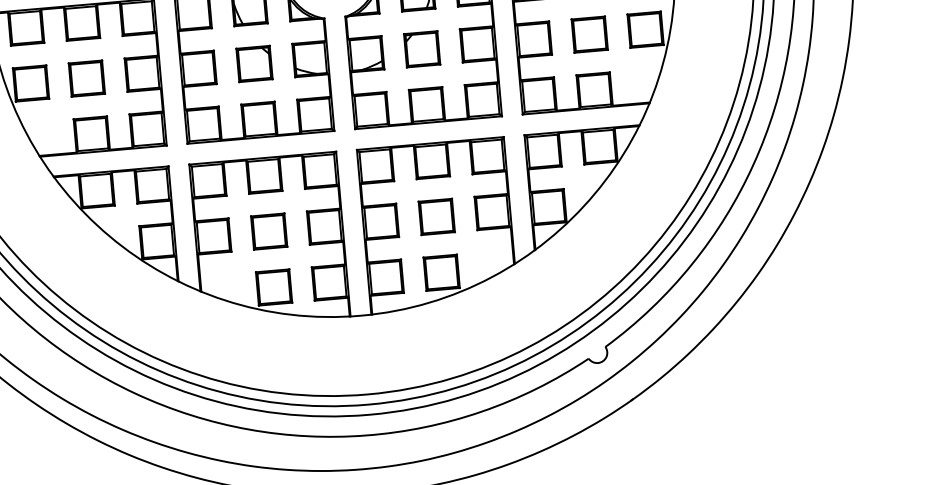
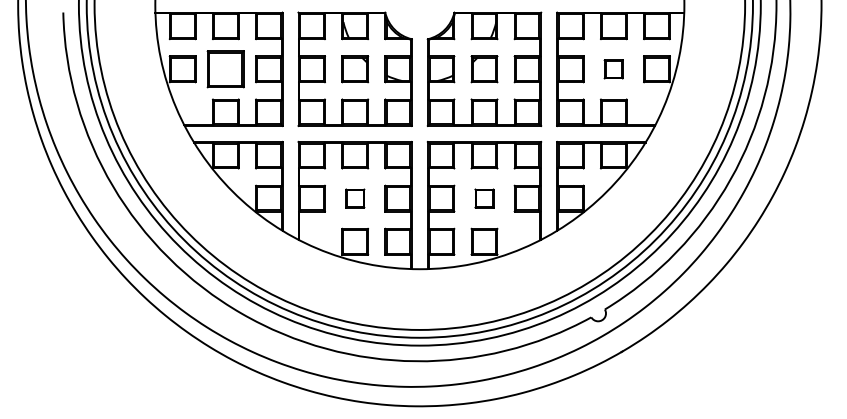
part: (589, 34) -> (613, 69), size x0.7
part: (86, 78) -> (225, 69), size x1.4
part: (436, 216) -> (484, 198), size x0.7
part: (269, 231) -> (355, 198), size x0.7

